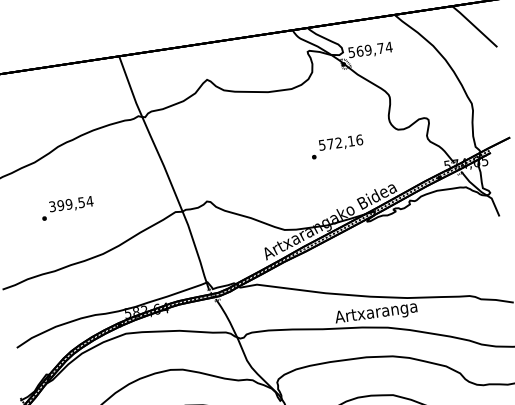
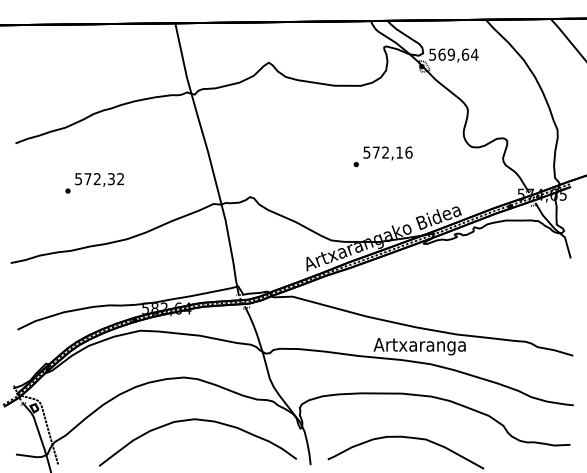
text: (380, 48) -> (465, 54), 569,74 -> 569,64
text: (336, 146) -> (382, 156), moved
text: (71, 204) -> (99, 179), 399,54 -> 572,32

